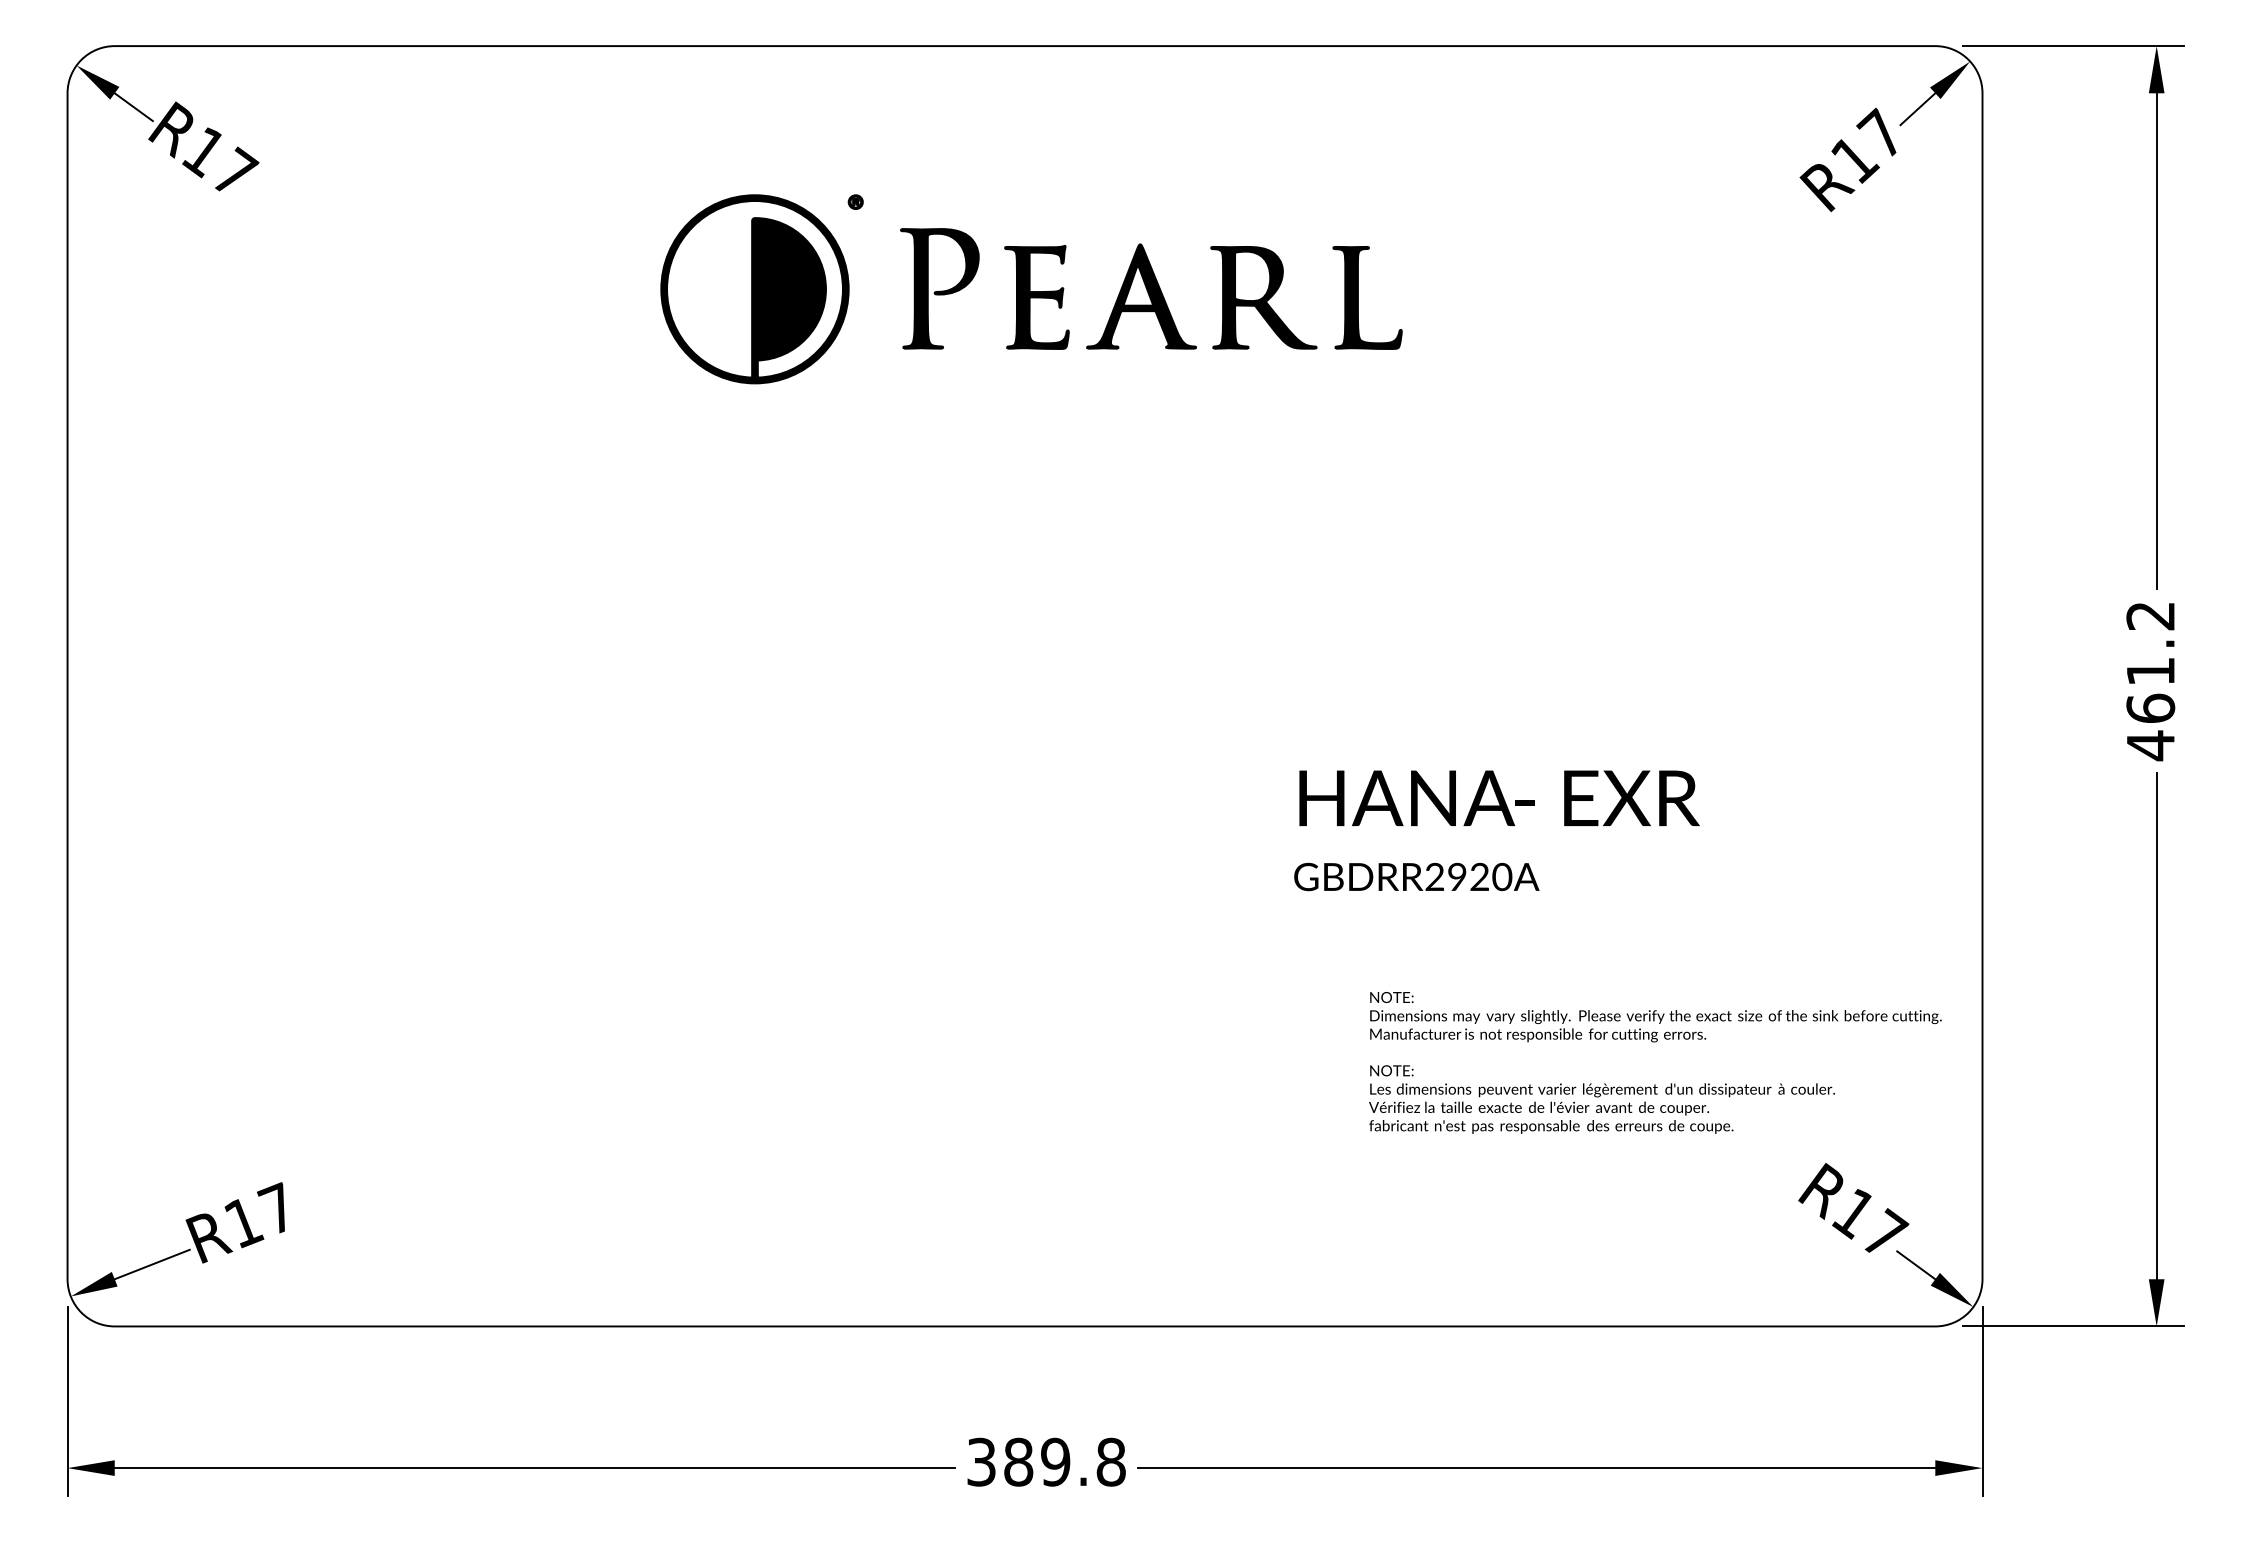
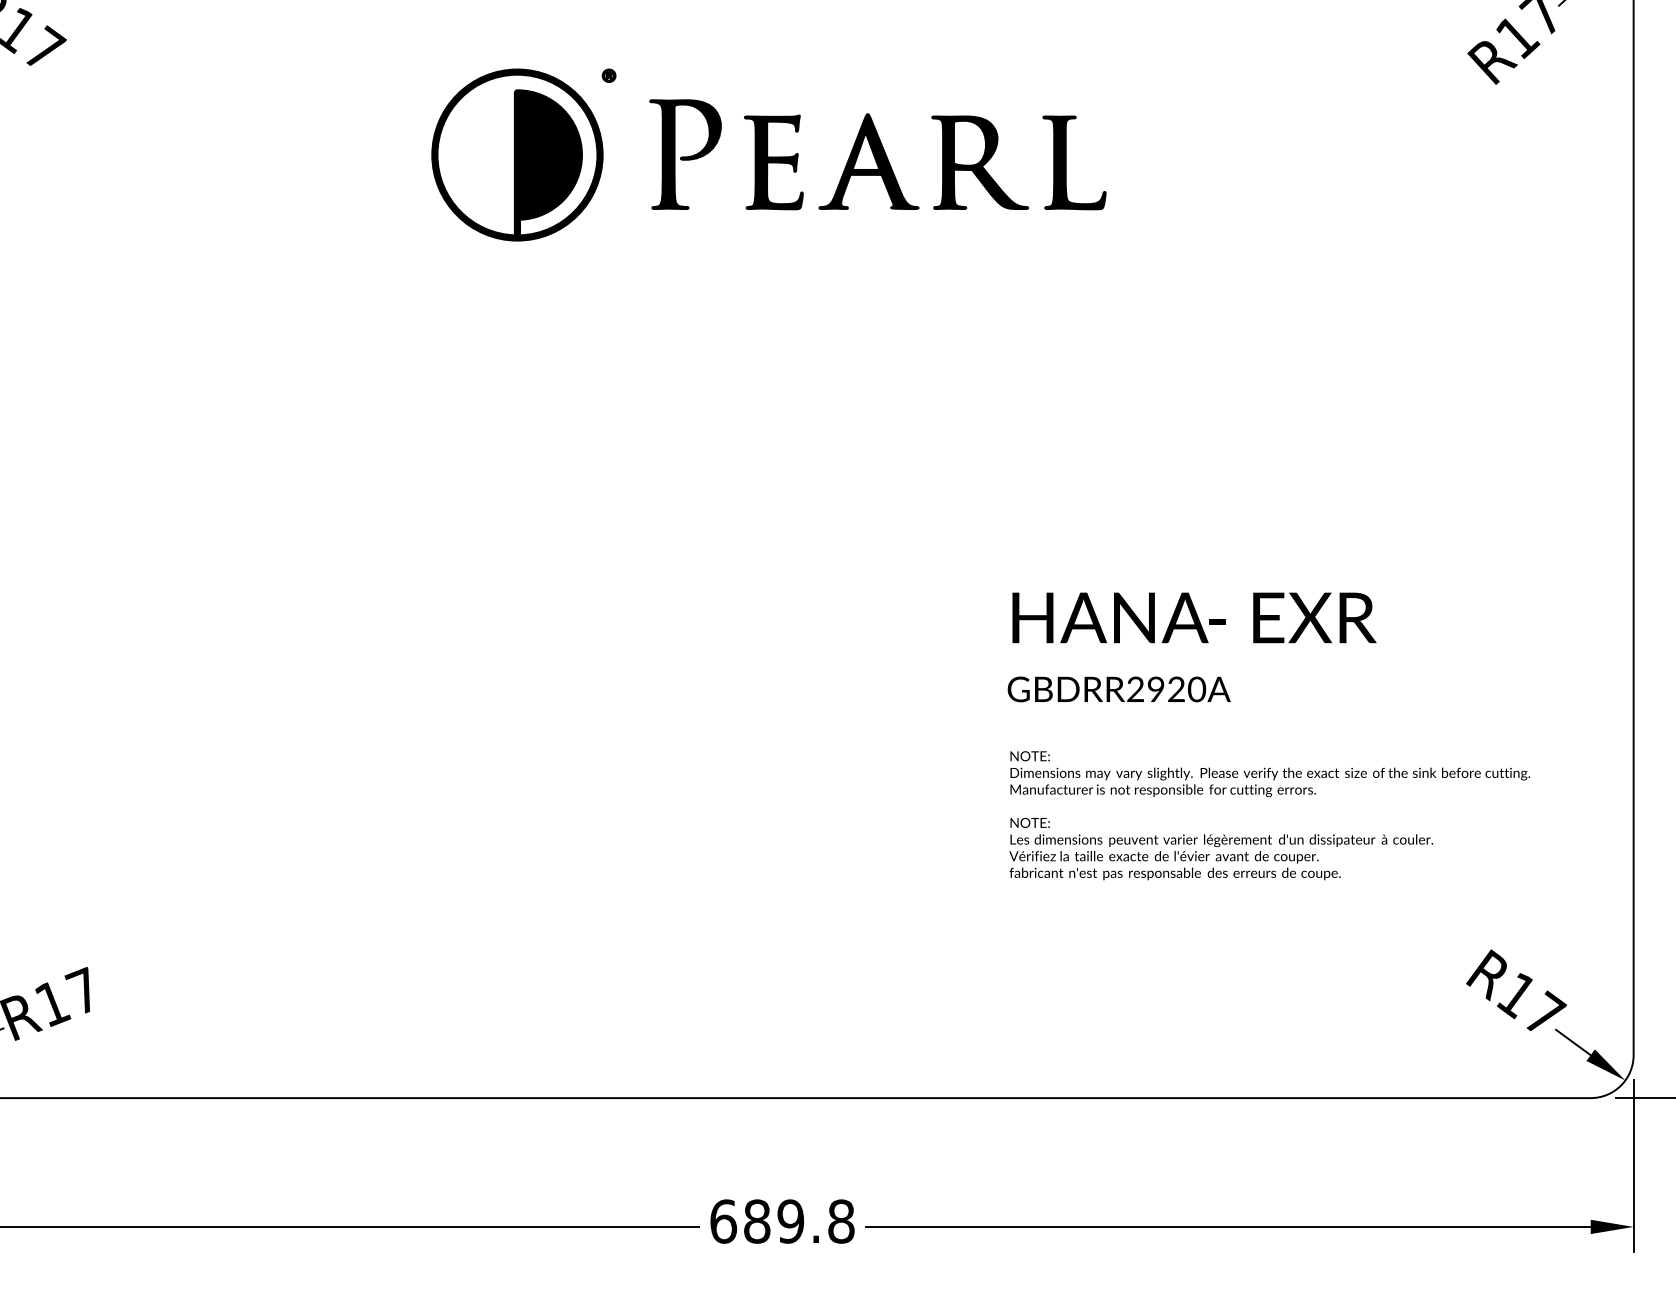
text: (1655, 1062) -> (1269, 815), moved
text: (981, 1461) -> (723, 1220), 389.8 -> 689.8

